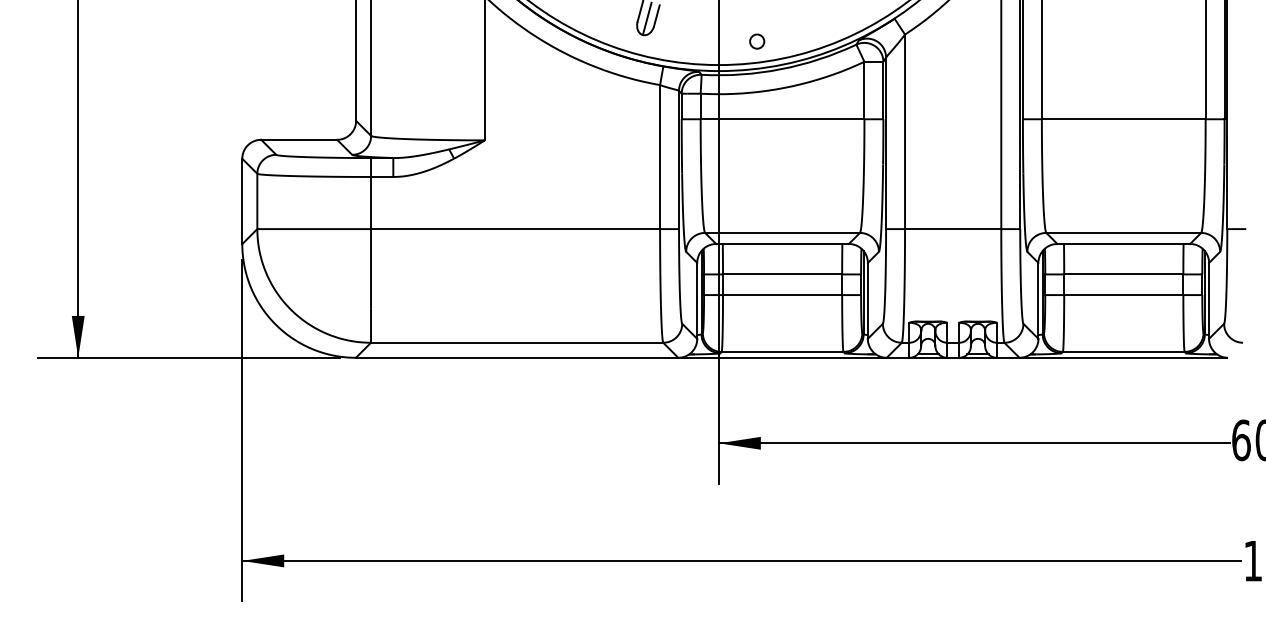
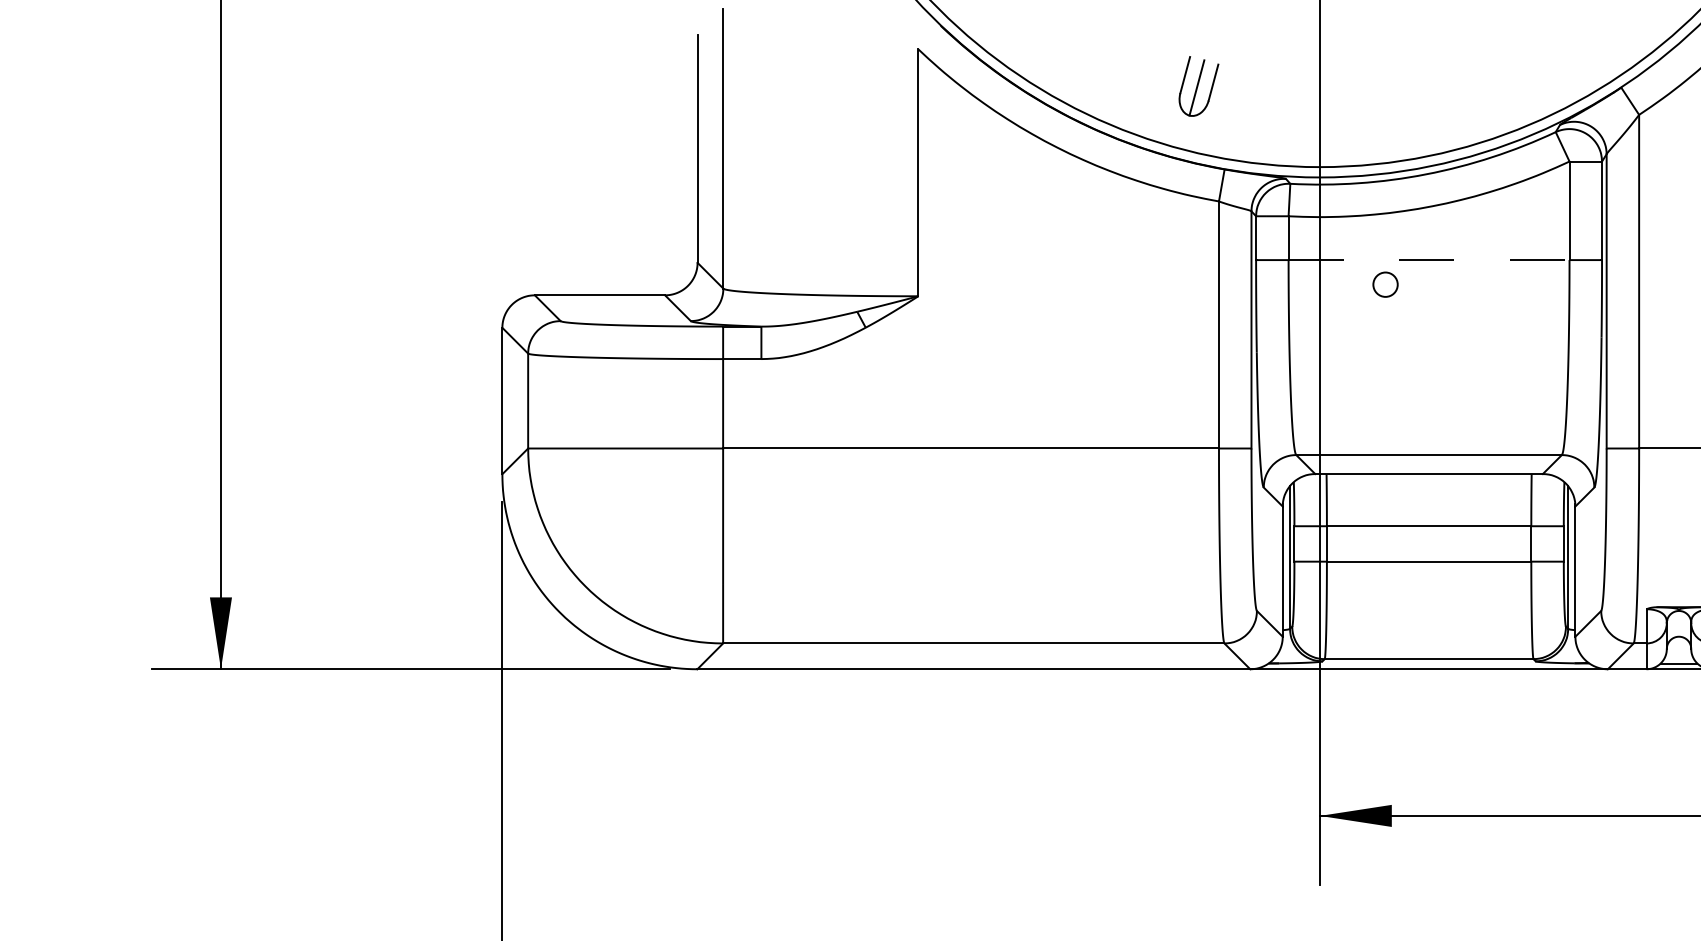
circle: (757, 41) -> (1386, 284), moved
line: (782, 119) -> (1428, 260), solid -> dashed

